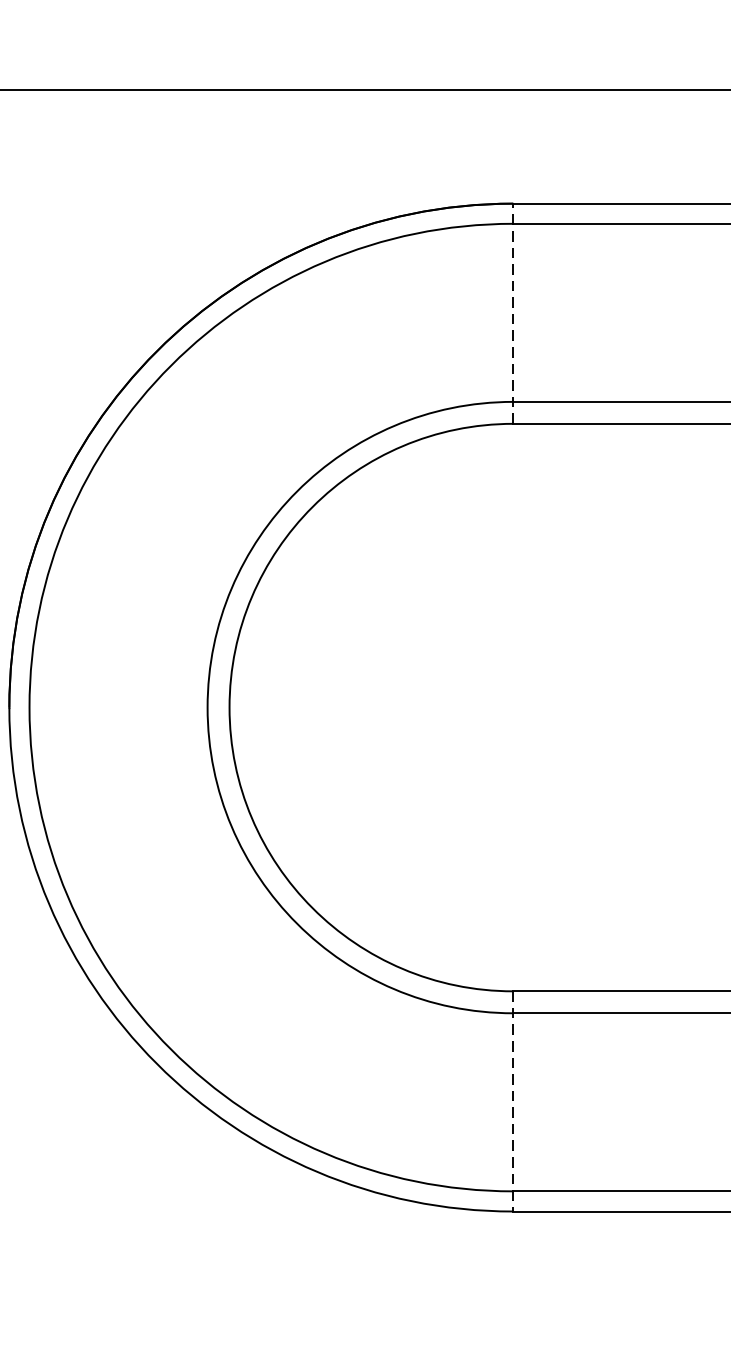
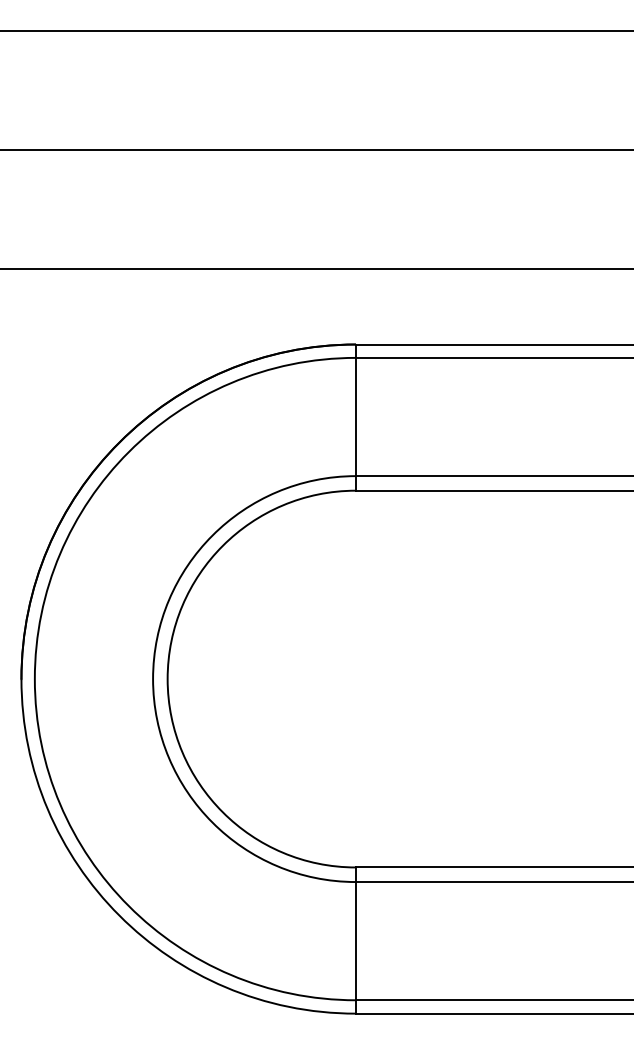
line: (513, 313) -> (356, 417), dashed -> solid
line: (513, 1102) -> (356, 941), dashed -> solid

